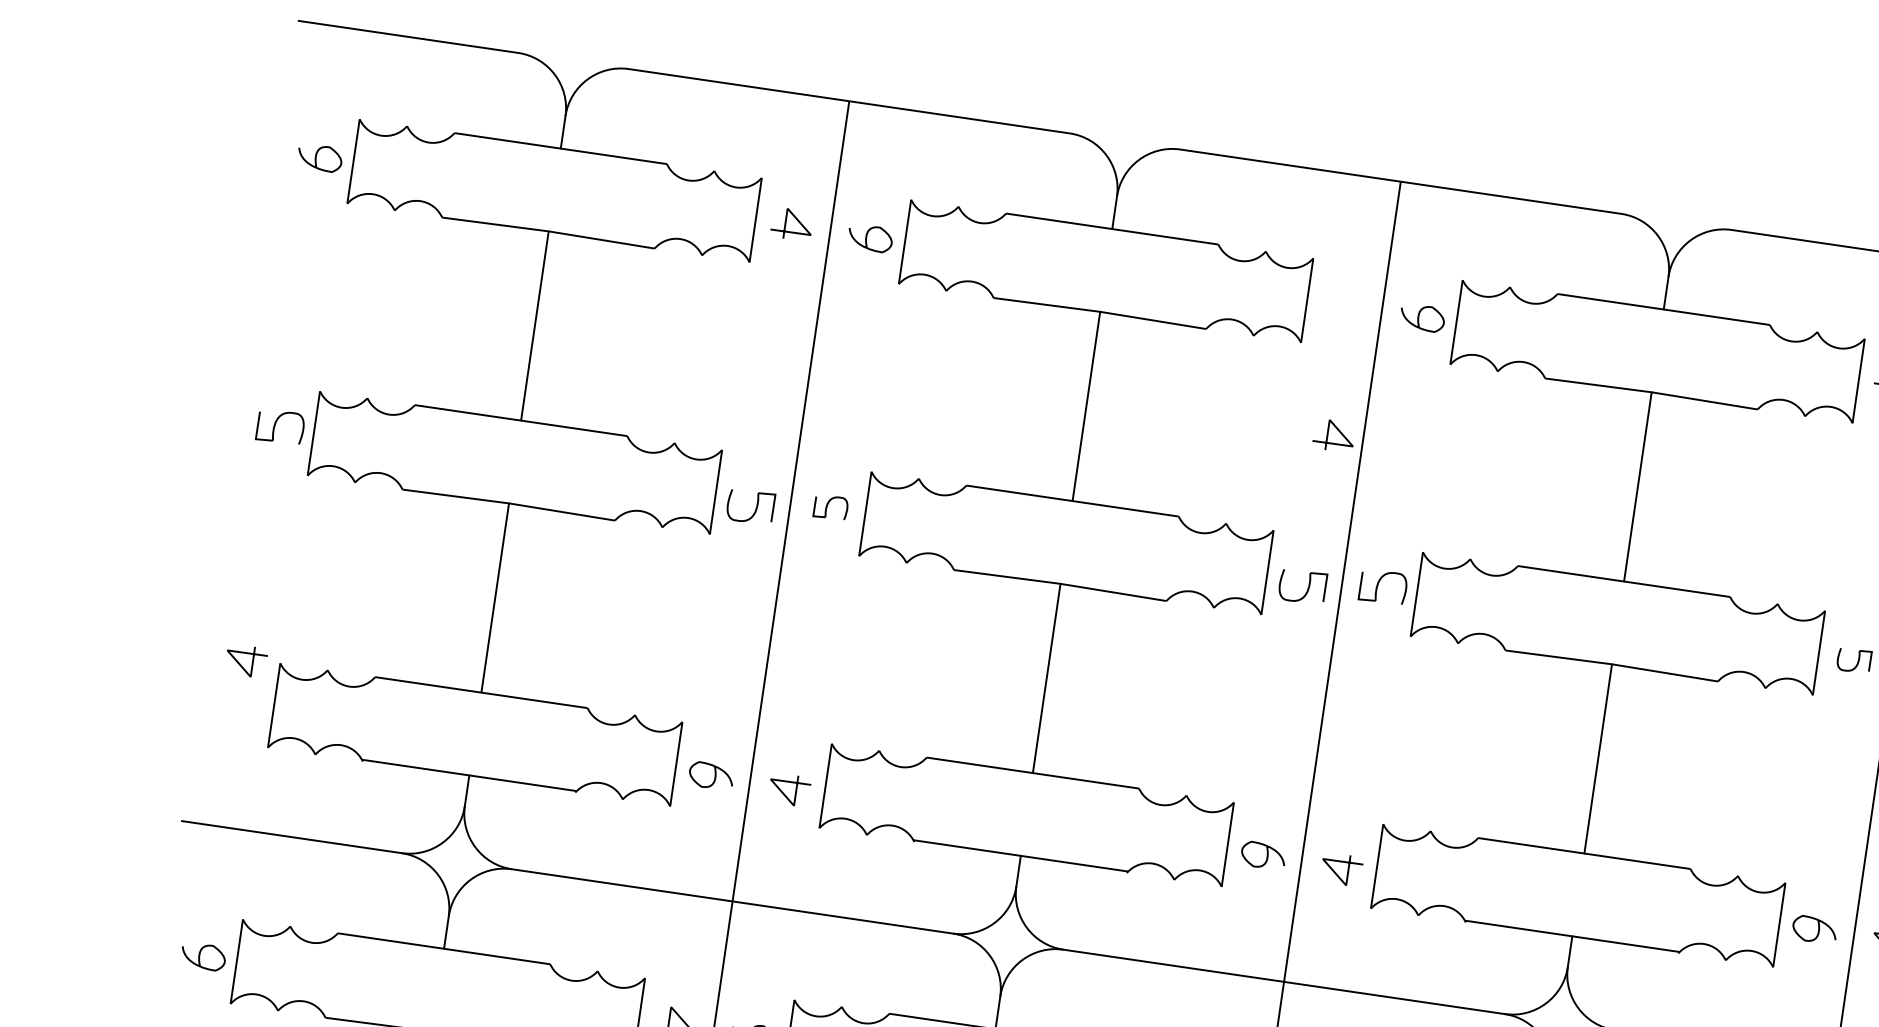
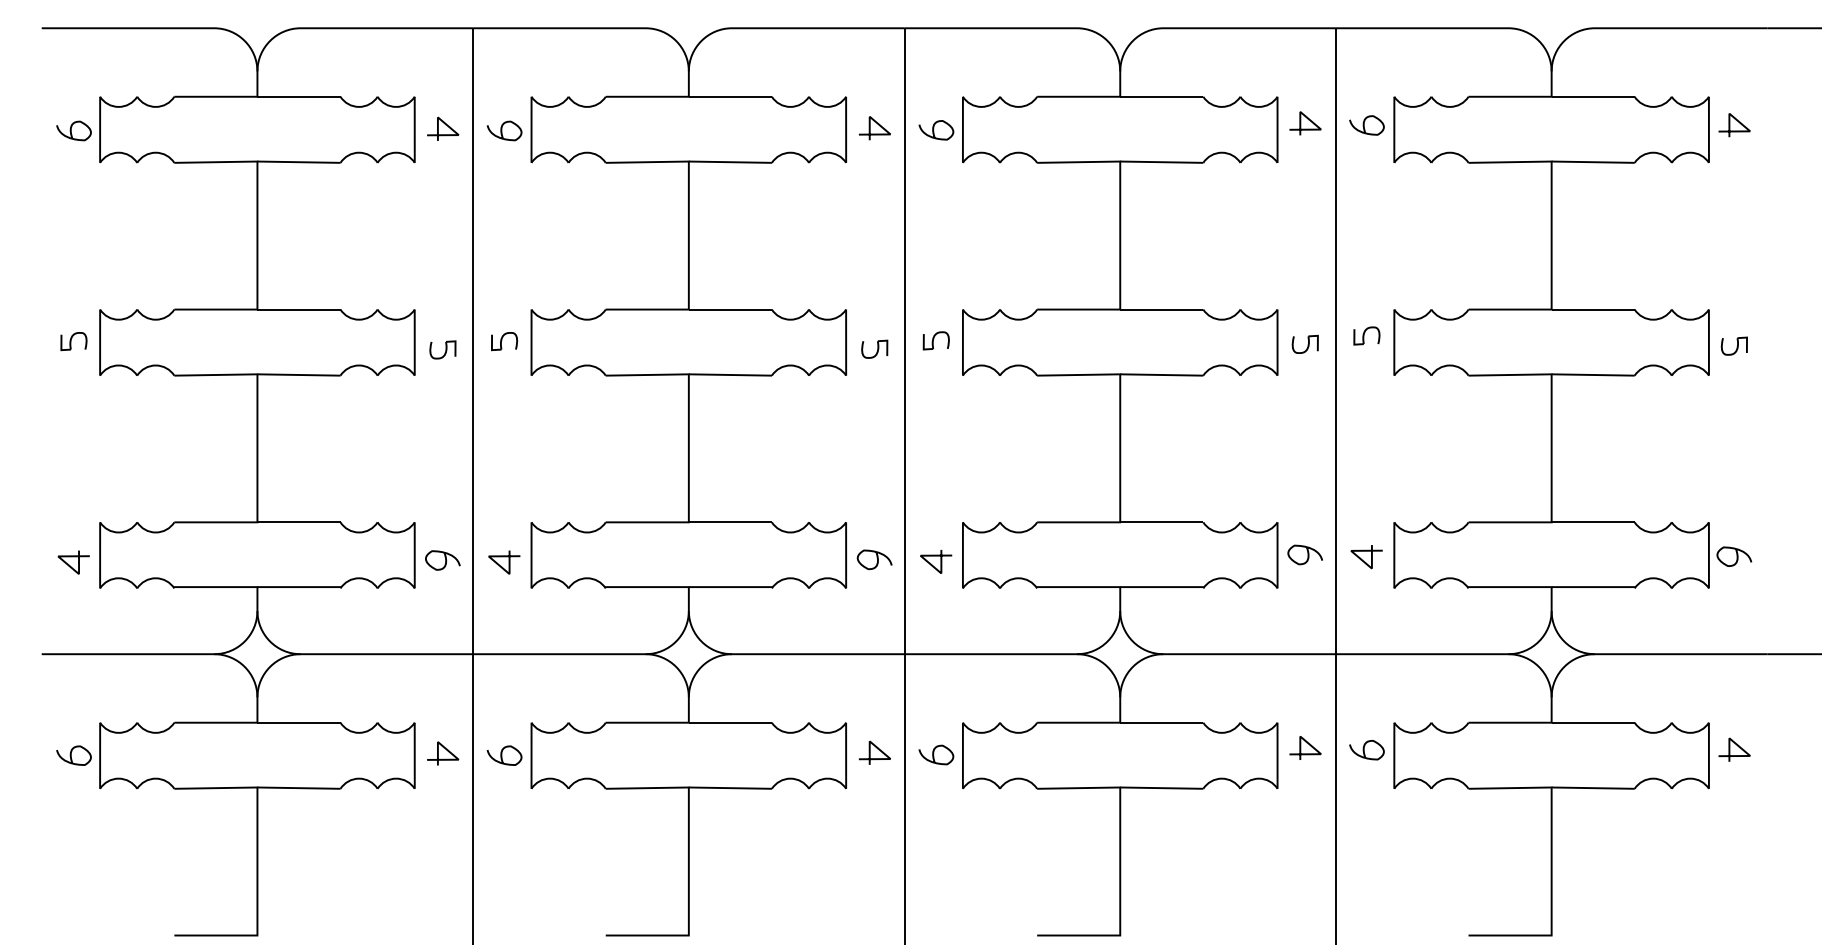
part: (280, 427) -> (73, 341), size x0.71
curve: (1328, 435) -> (870, 128), moved
part: (750, 506) -> (442, 349), size x0.71
part: (1302, 585) -> (874, 348), size x0.71
part: (1382, 586) -> (935, 340), size x0.71
curve: (241, 664) -> (70, 565), moved

